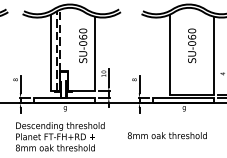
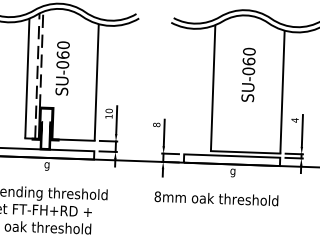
text: (83, 45) -> (63, 67), moved
text: (166, 135) -> (215, 198), moved

